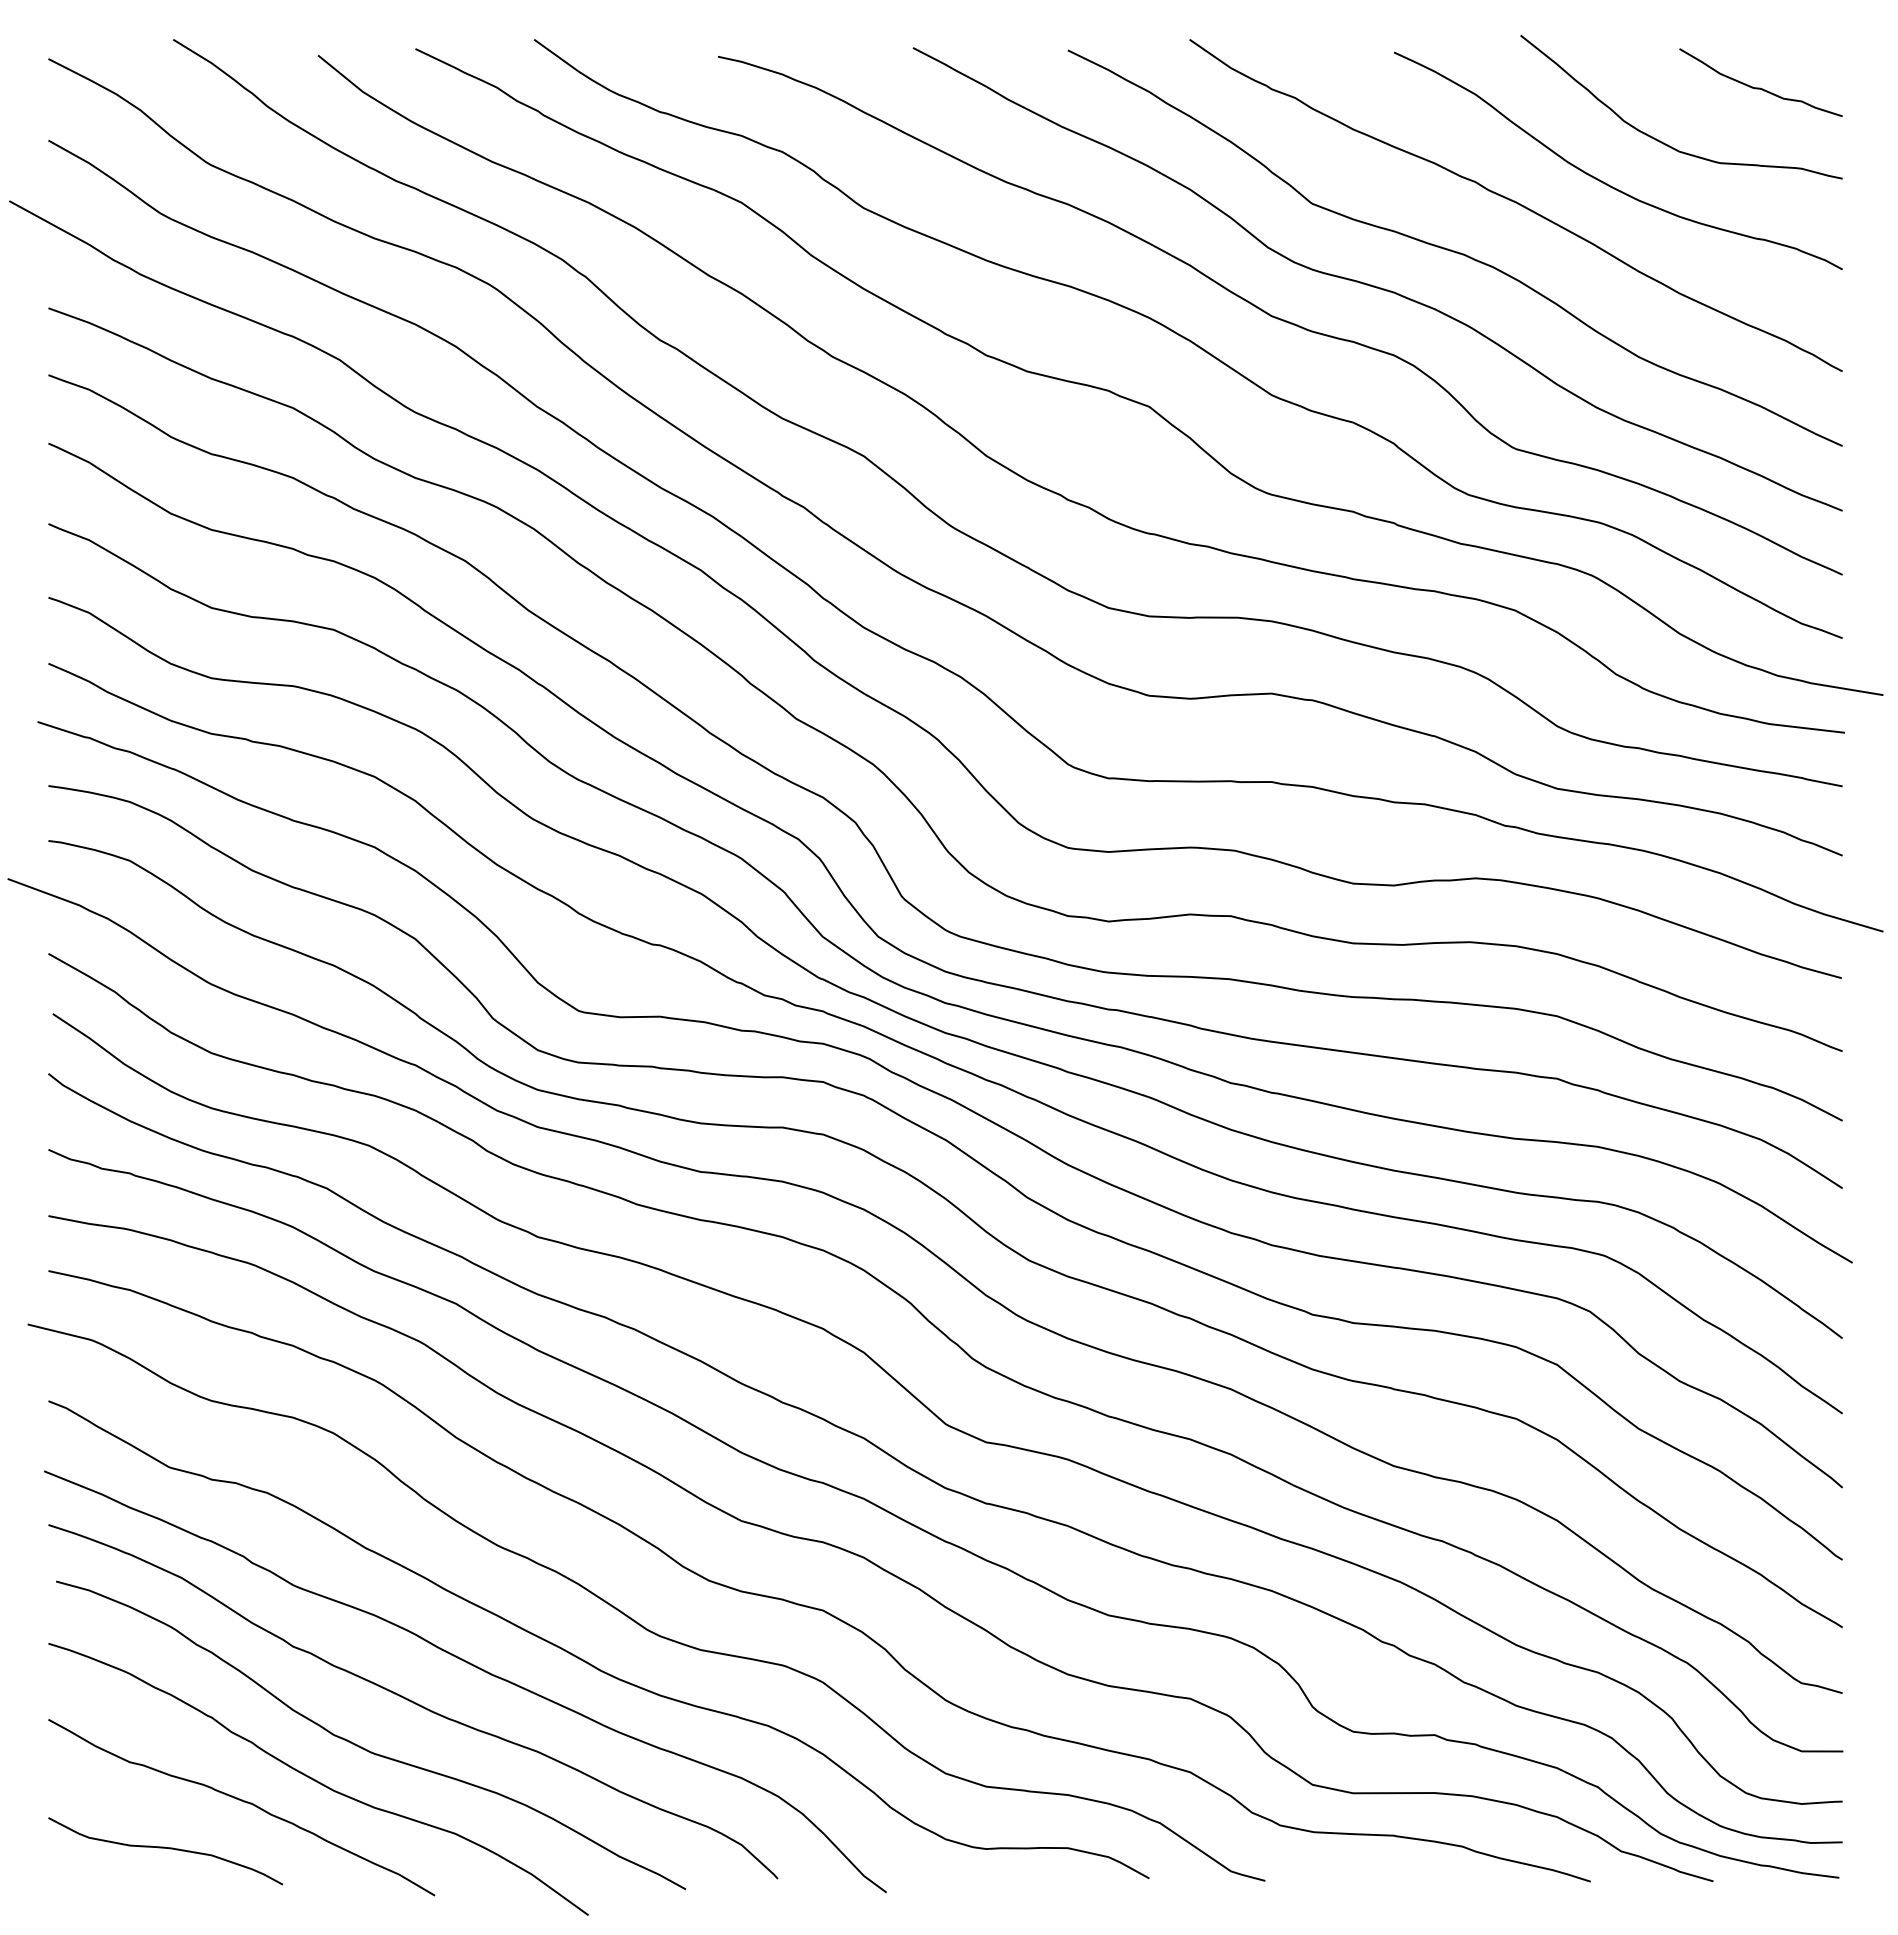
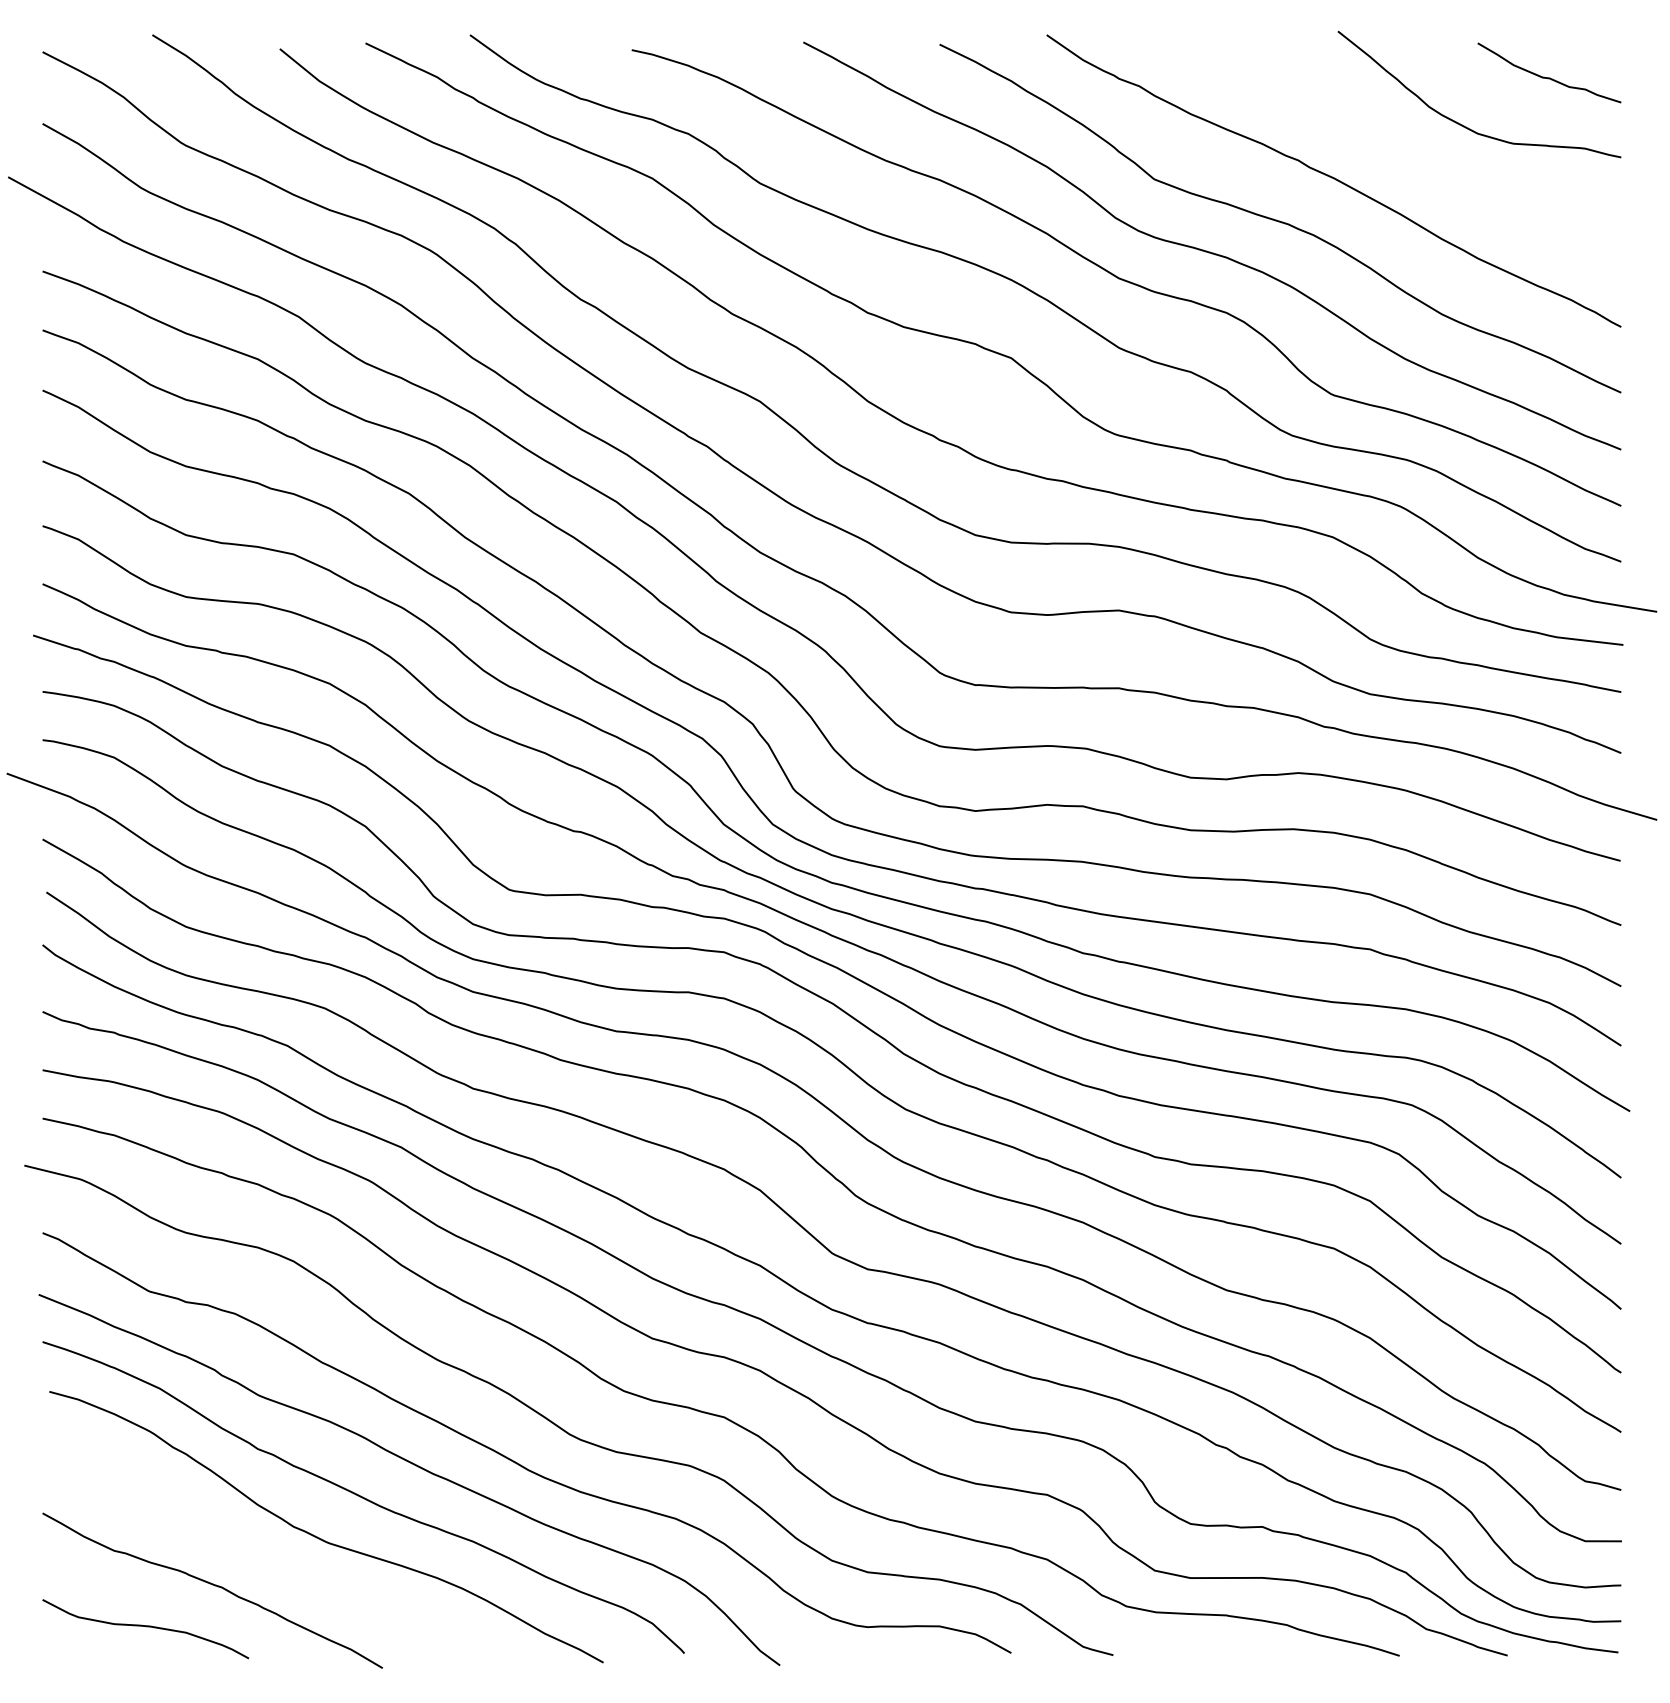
curve: (1607, 183) -> (1414, 161), removed
curve: (317, 1780) -> (279, 1566), removed

